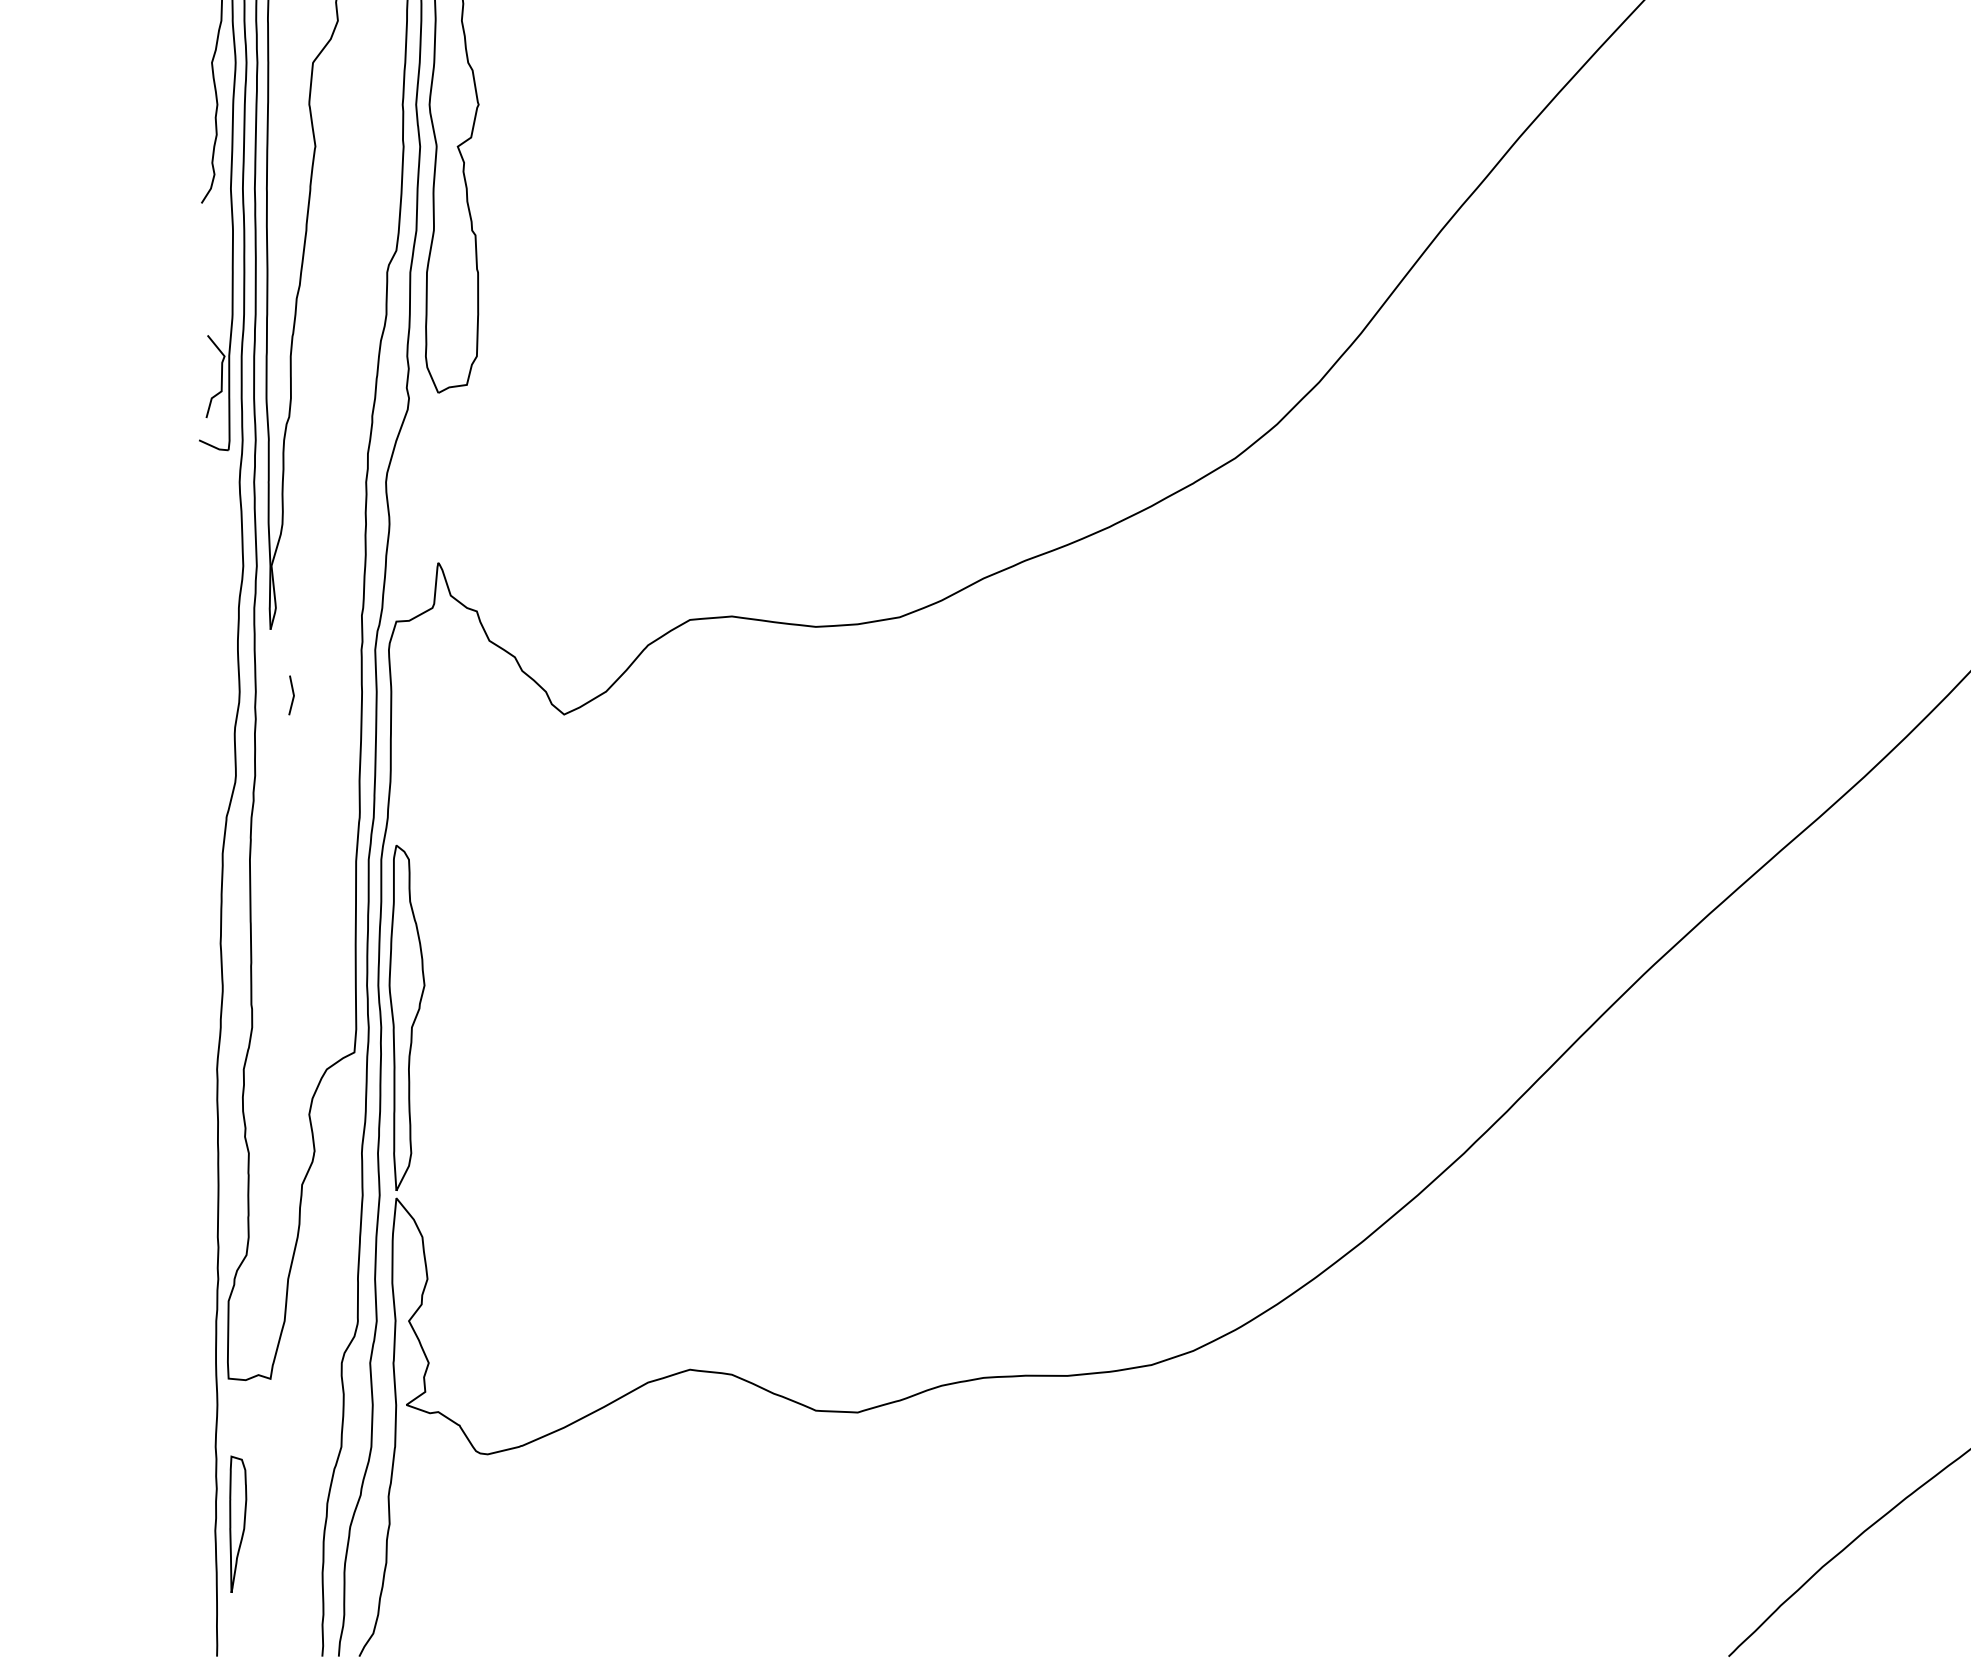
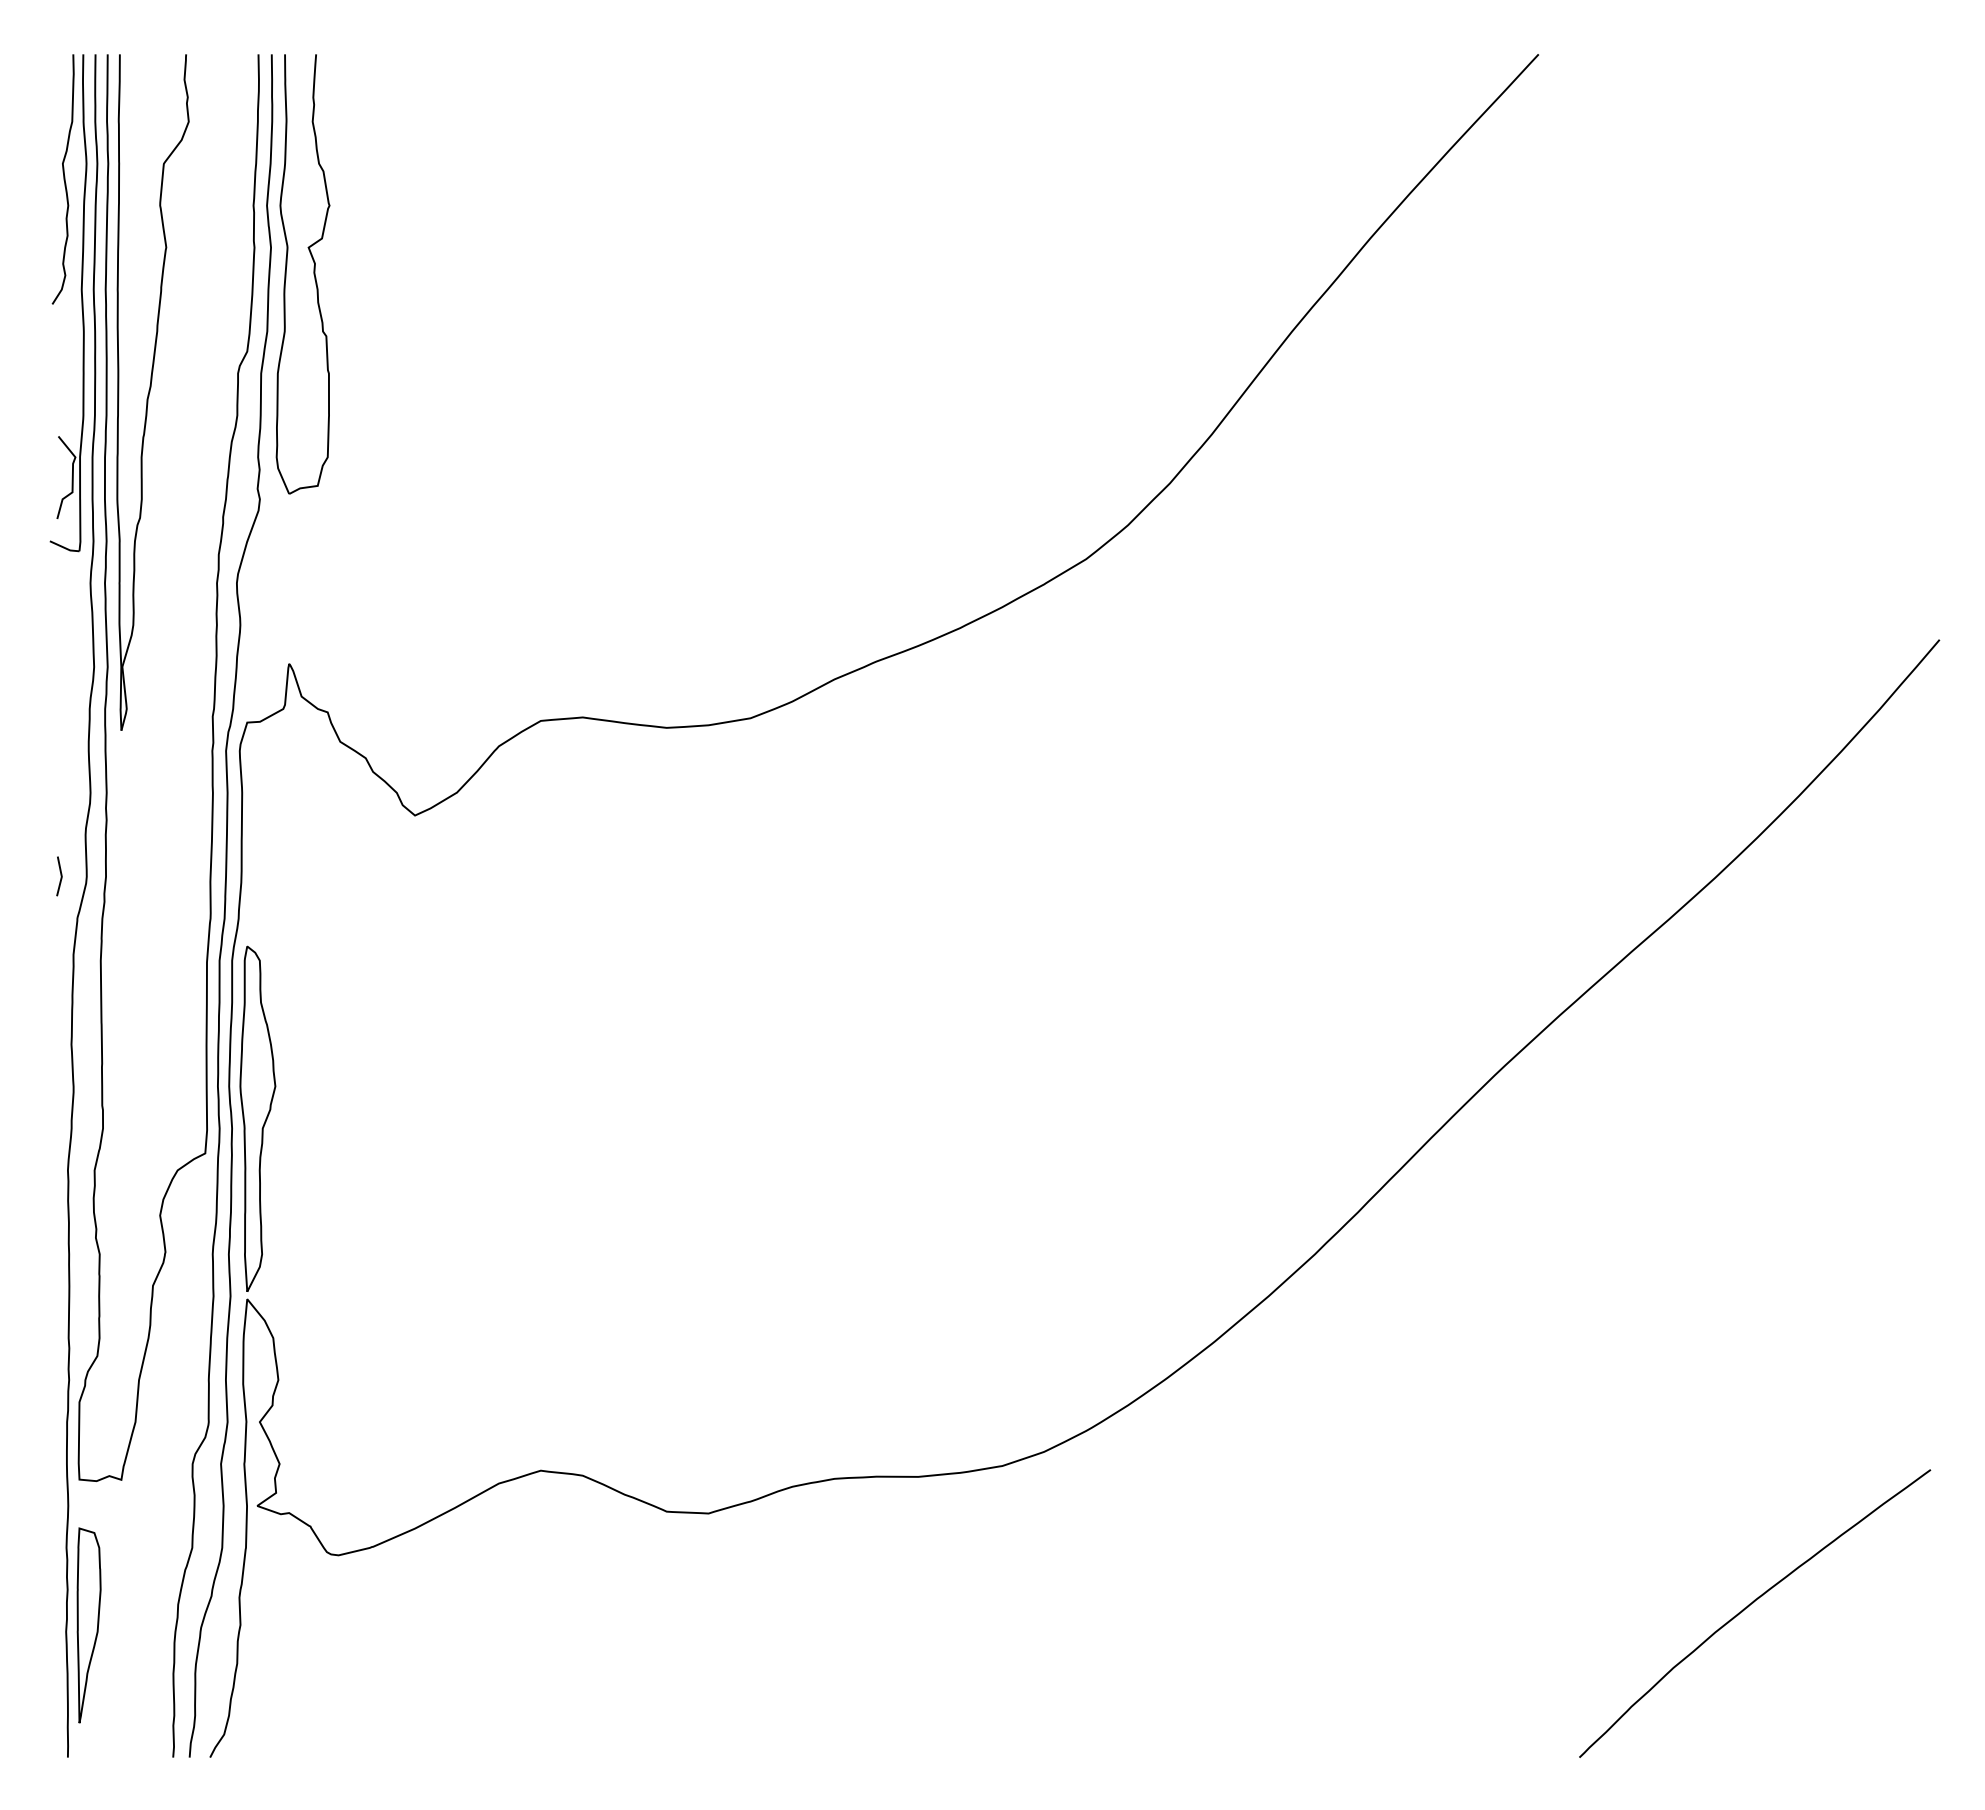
line: (292, 695) -> (60, 876), moved
part: (237, 1524) -> (88, 1625), size x1.43

